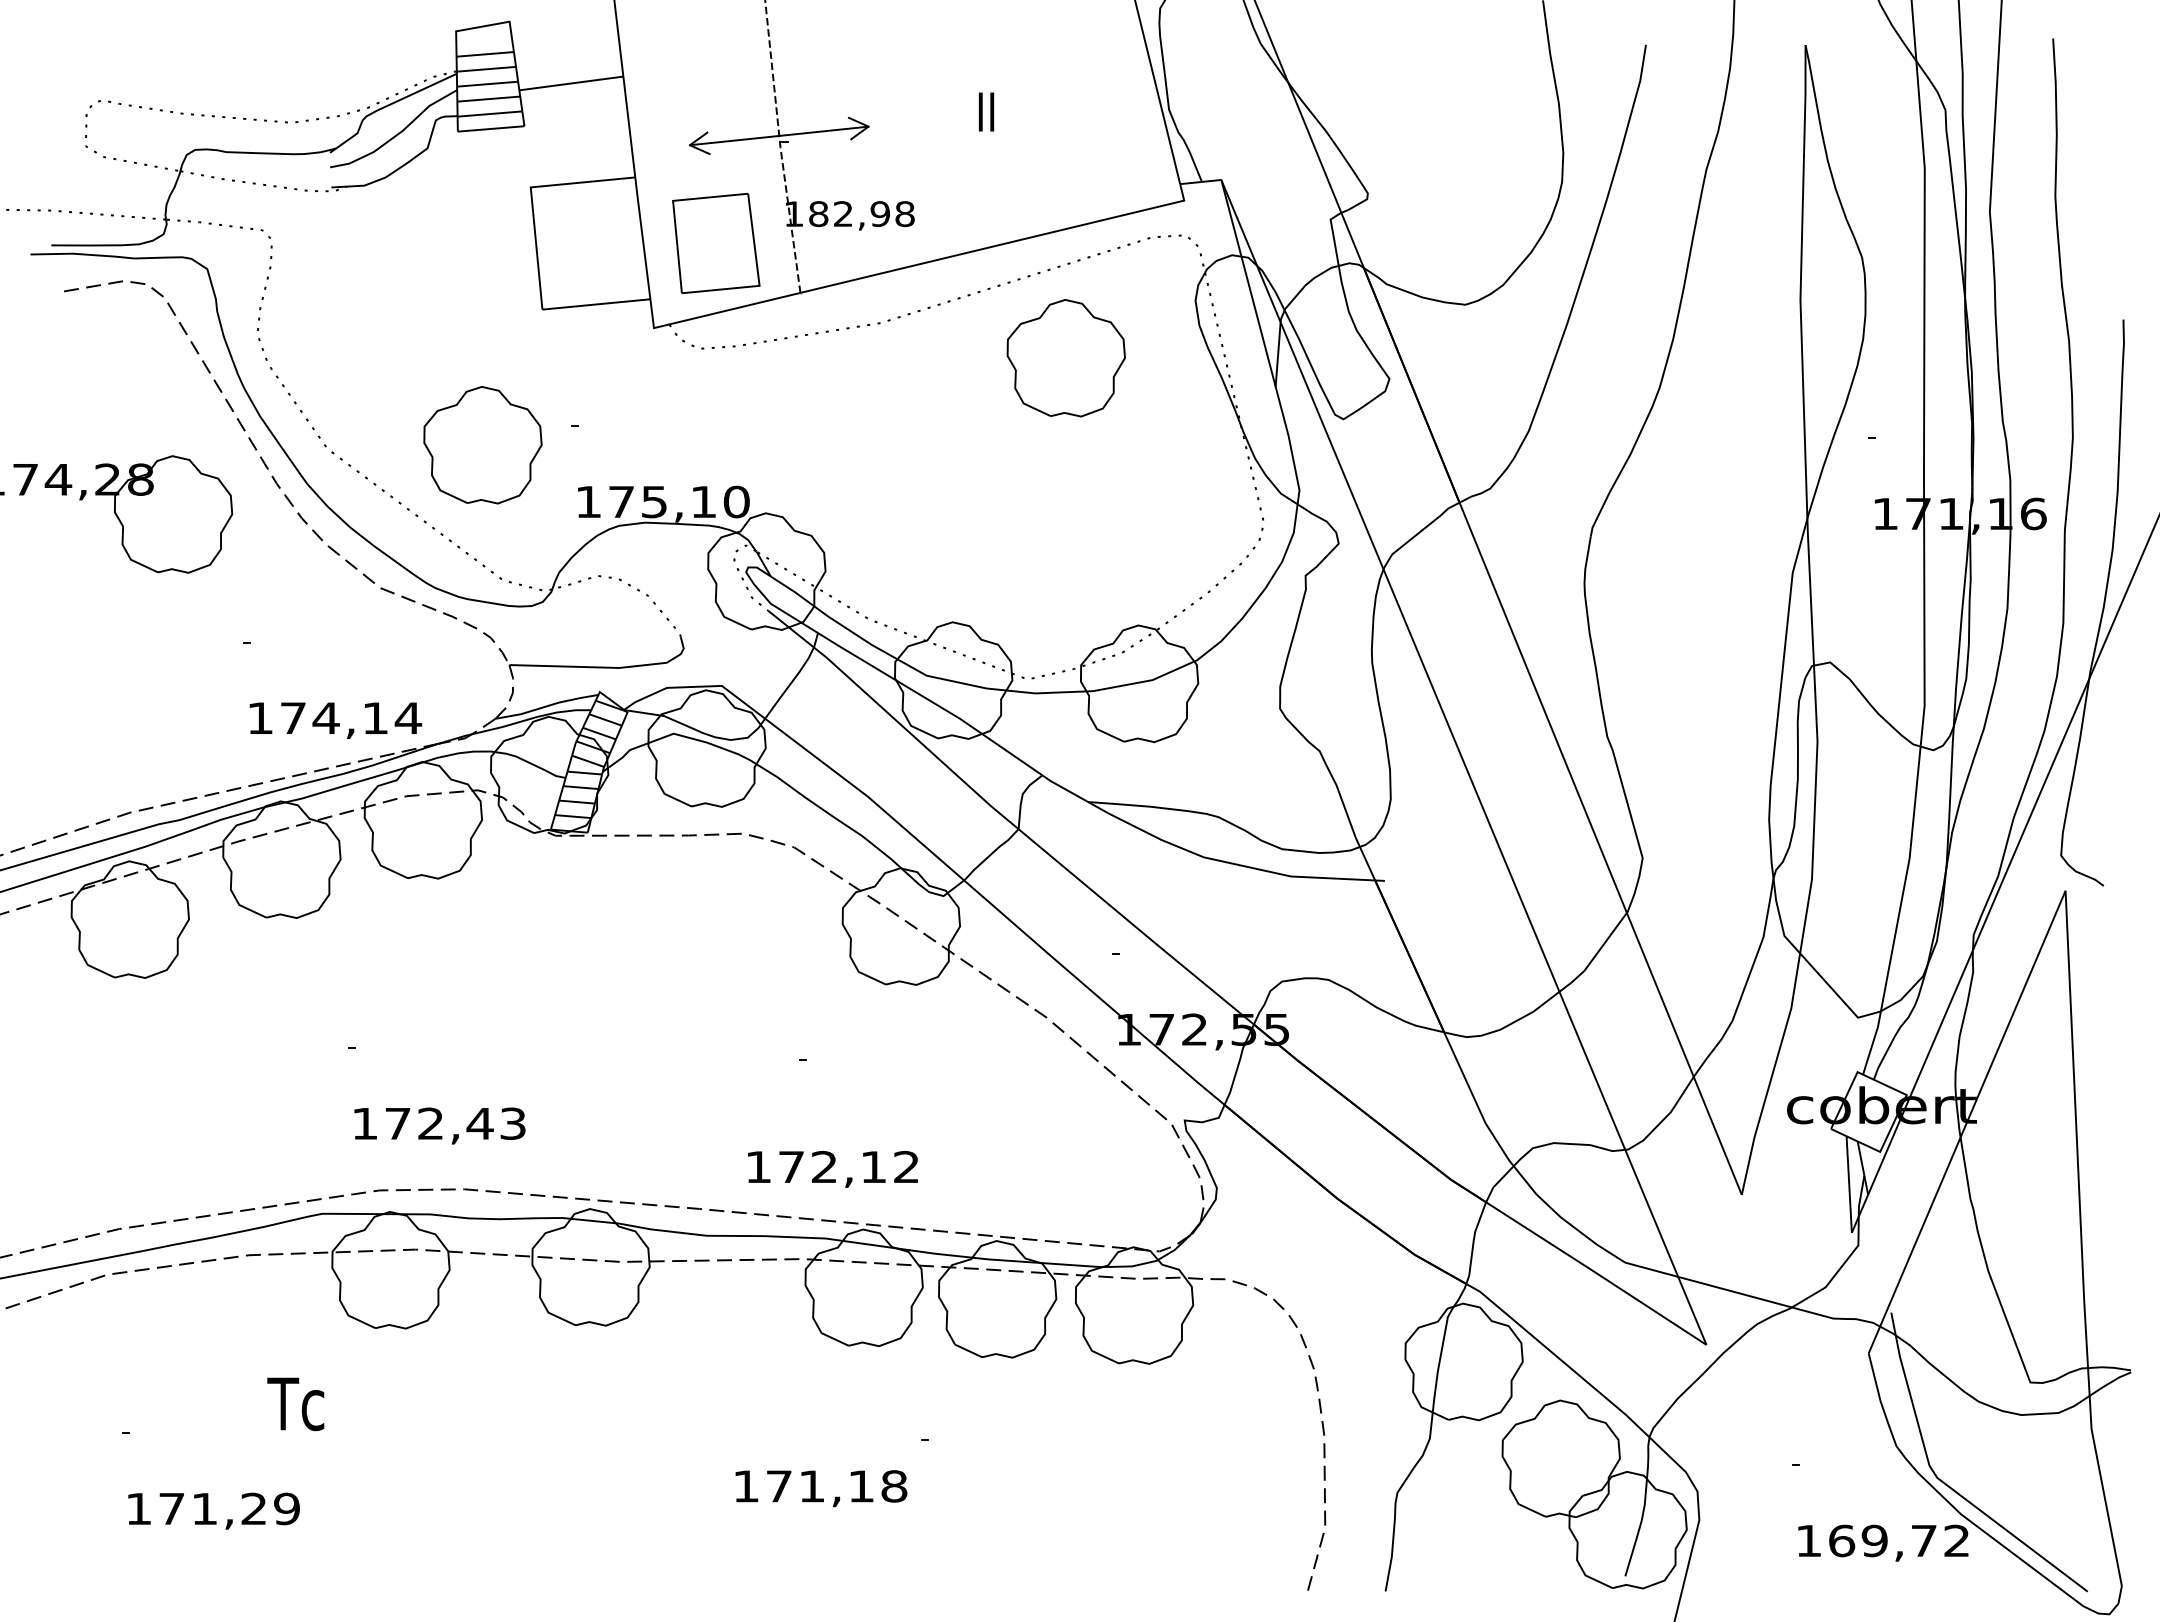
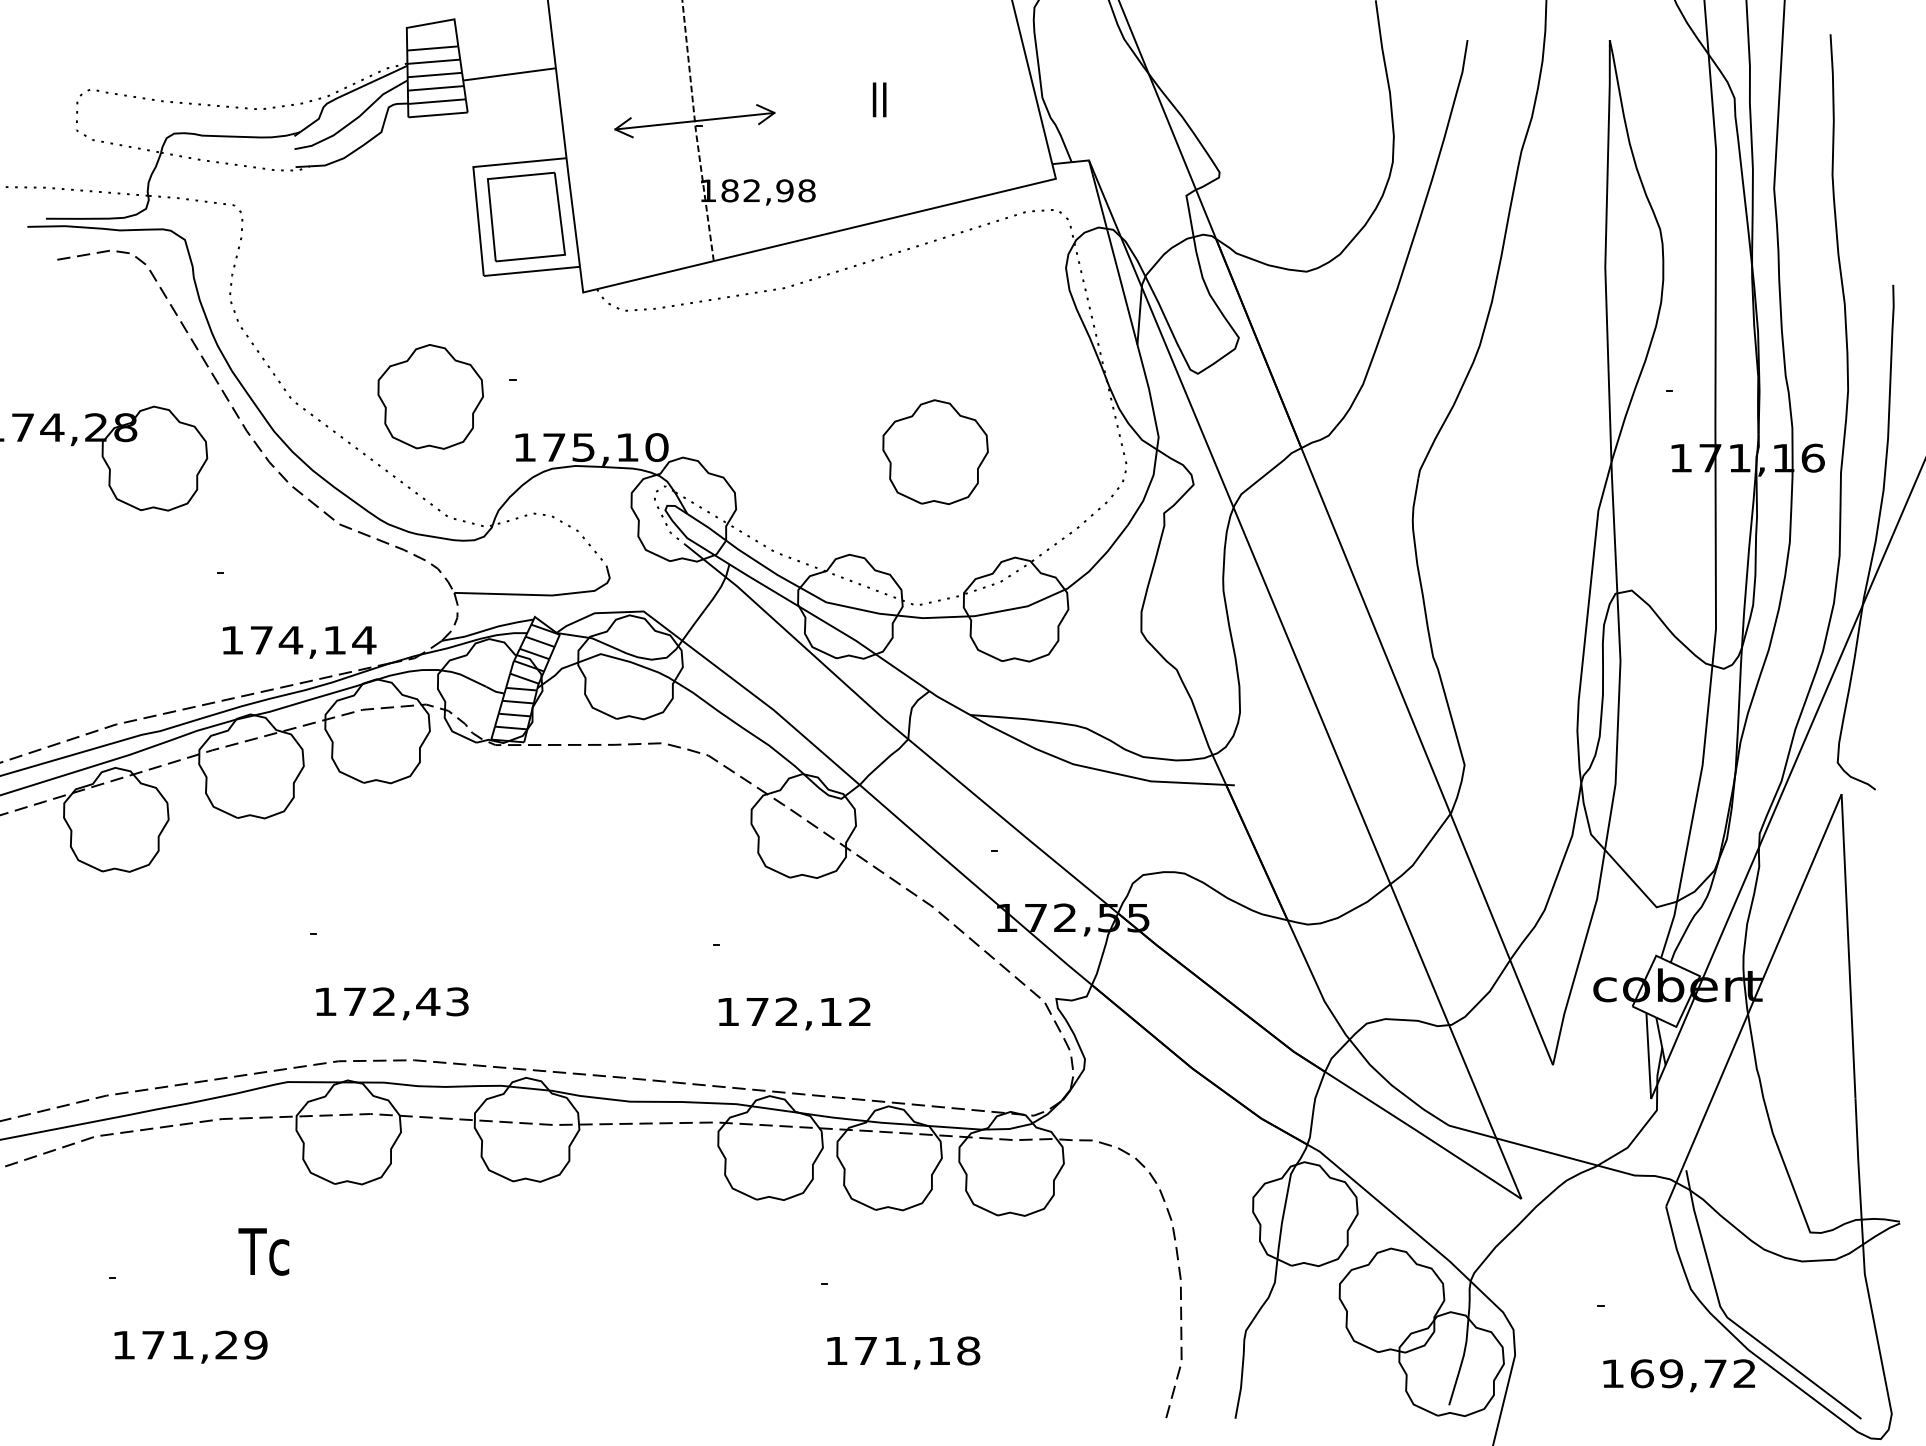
part: (716, 243) -> (526, 217), moved
part: (1065, 358) -> (934, 452), moved
text: (832, 1168) -> (794, 1013), moved
text: (821, 1488) -> (903, 1352), moved

